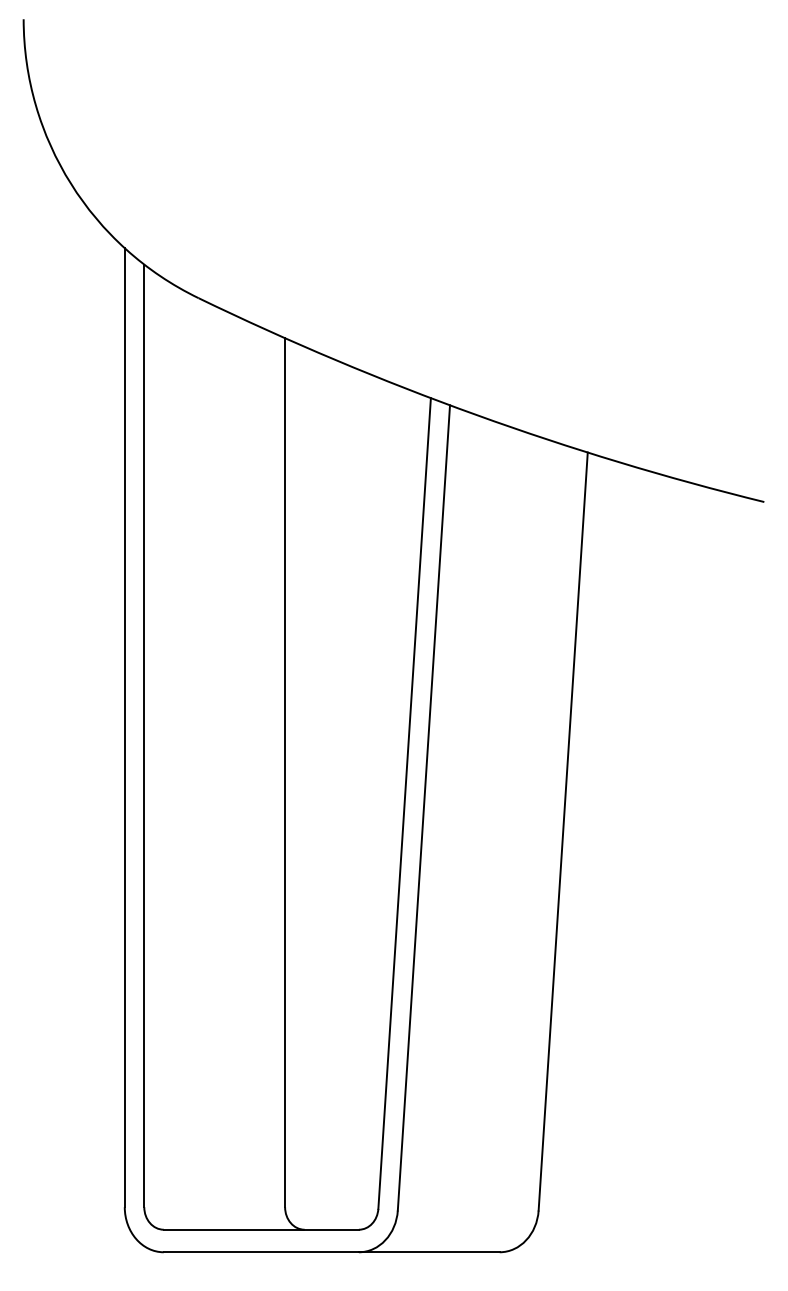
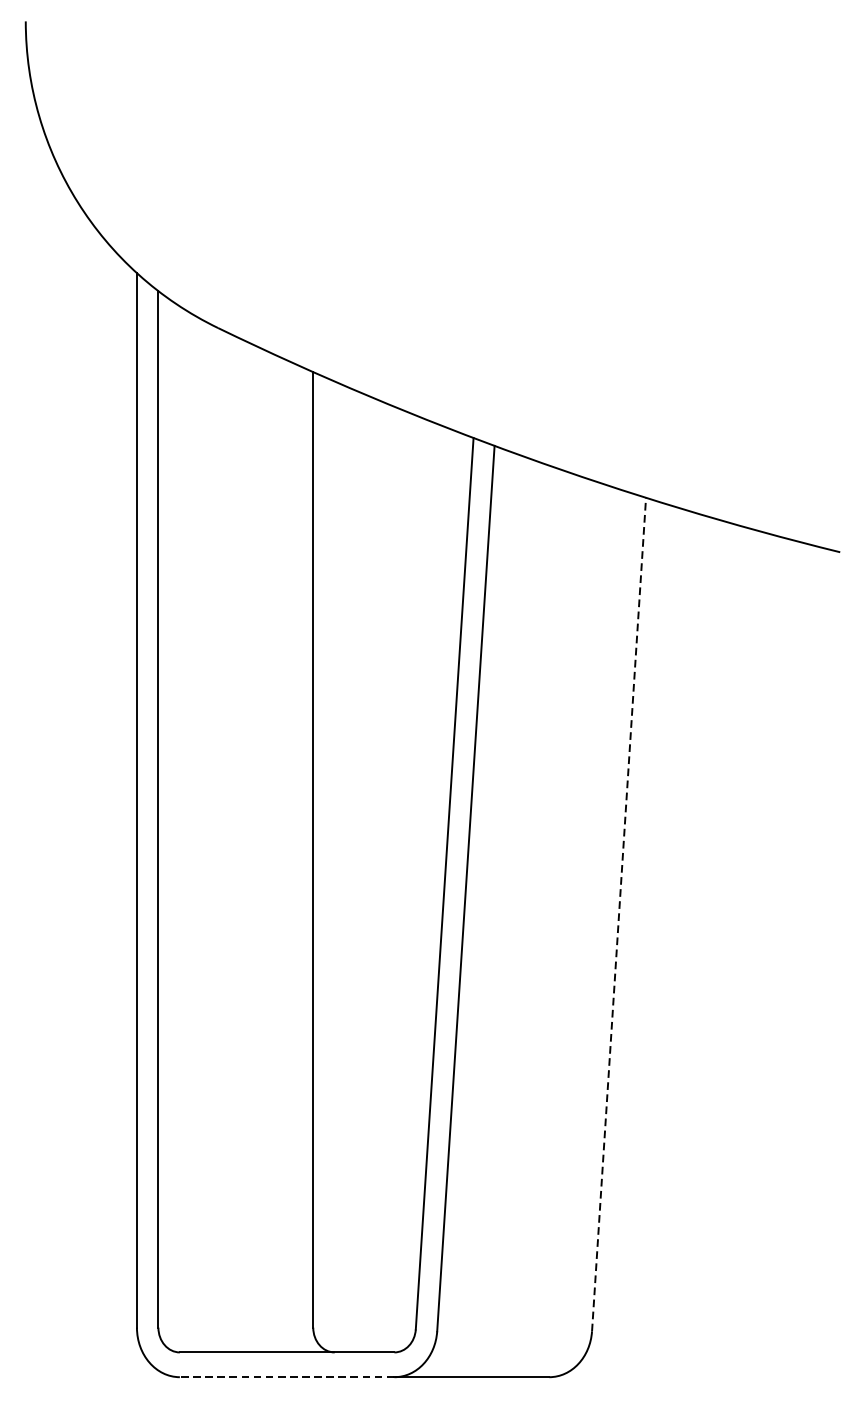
line: (563, 831) -> (619, 914), solid -> dashed
line: (261, 1252) -> (287, 1377), solid -> dashed

